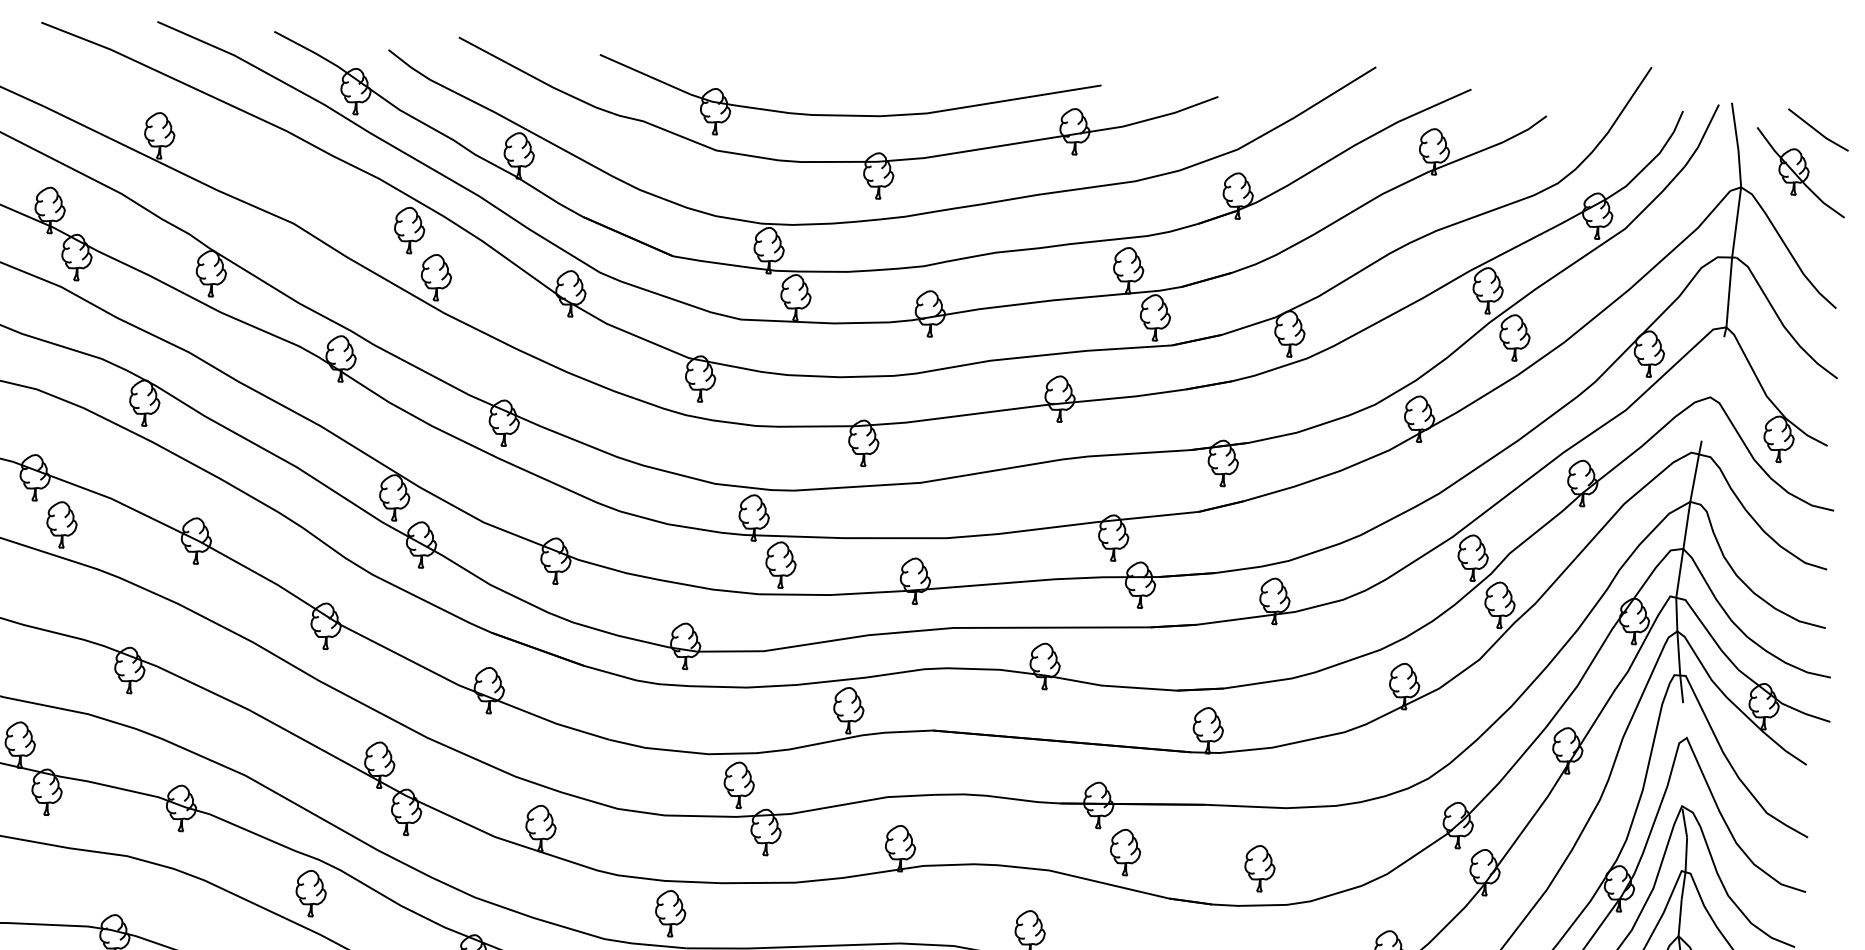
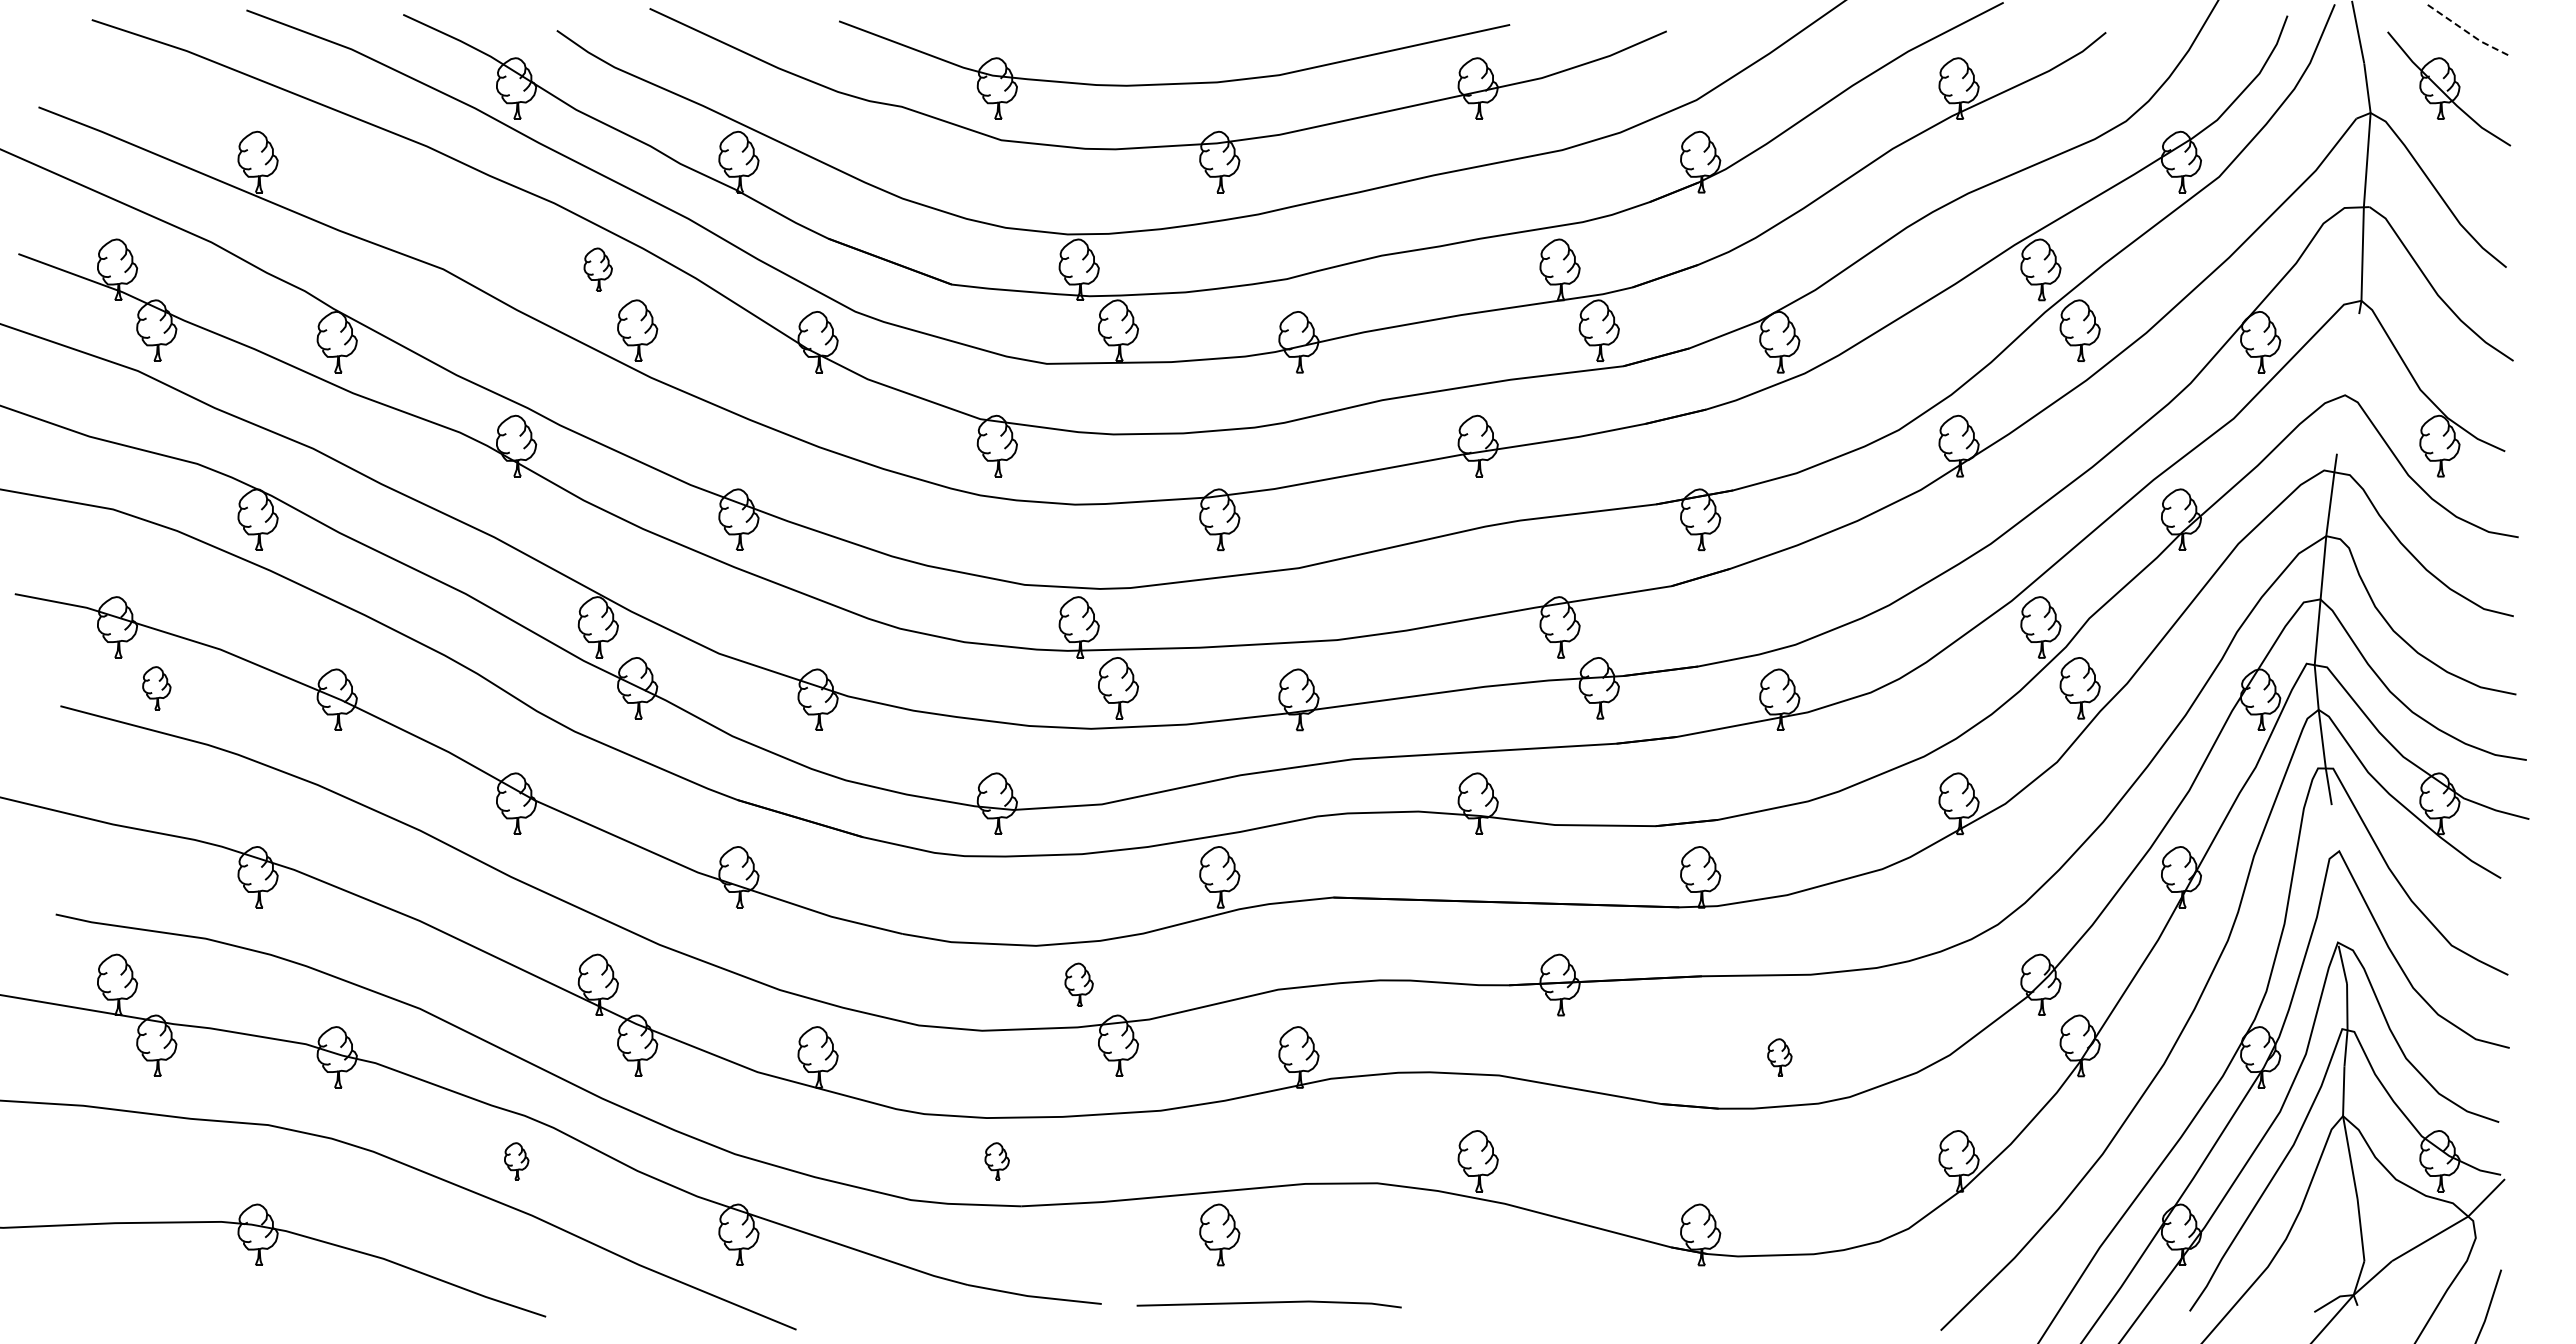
line: (1817, 131) -> (2468, 33), solid -> dashed
part: (408, 230) -> (597, 269), size x0.7
part: (61, 525) -> (156, 688), size x0.7
part: (738, 784) -> (1078, 984), size x0.7
part: (1124, 852) -> (1598, 1045), removed
part: (1259, 868) -> (1779, 1057), size x0.6
part: (311, 893) -> (516, 1161), size x0.6
part: (669, 913) -> (996, 1161), size x0.6

